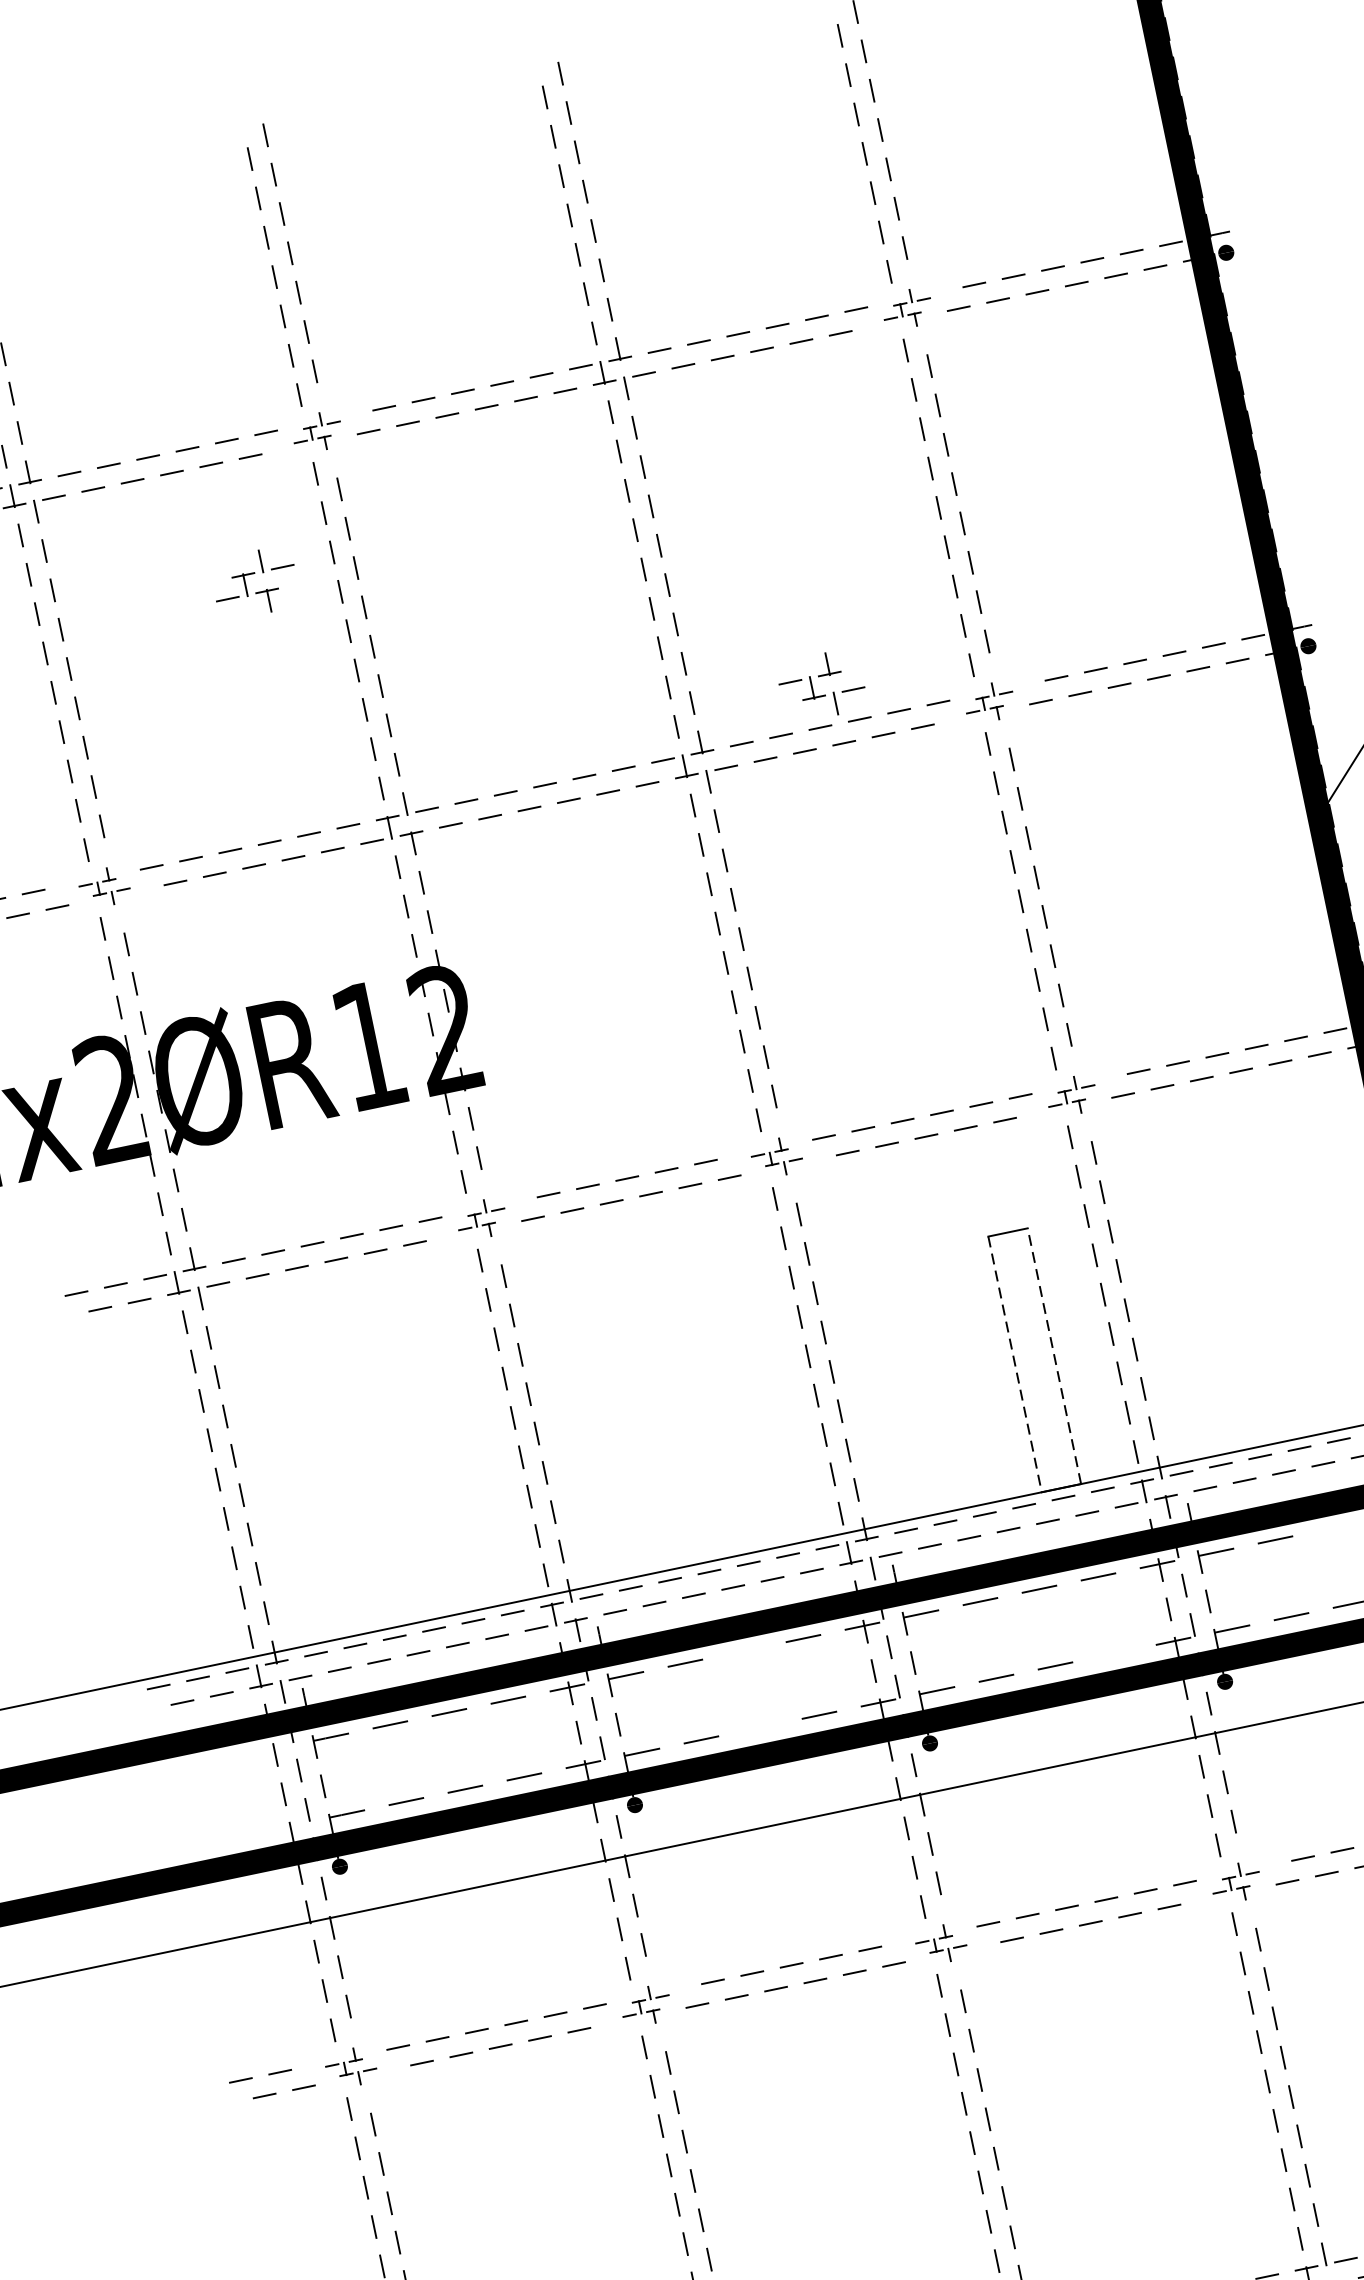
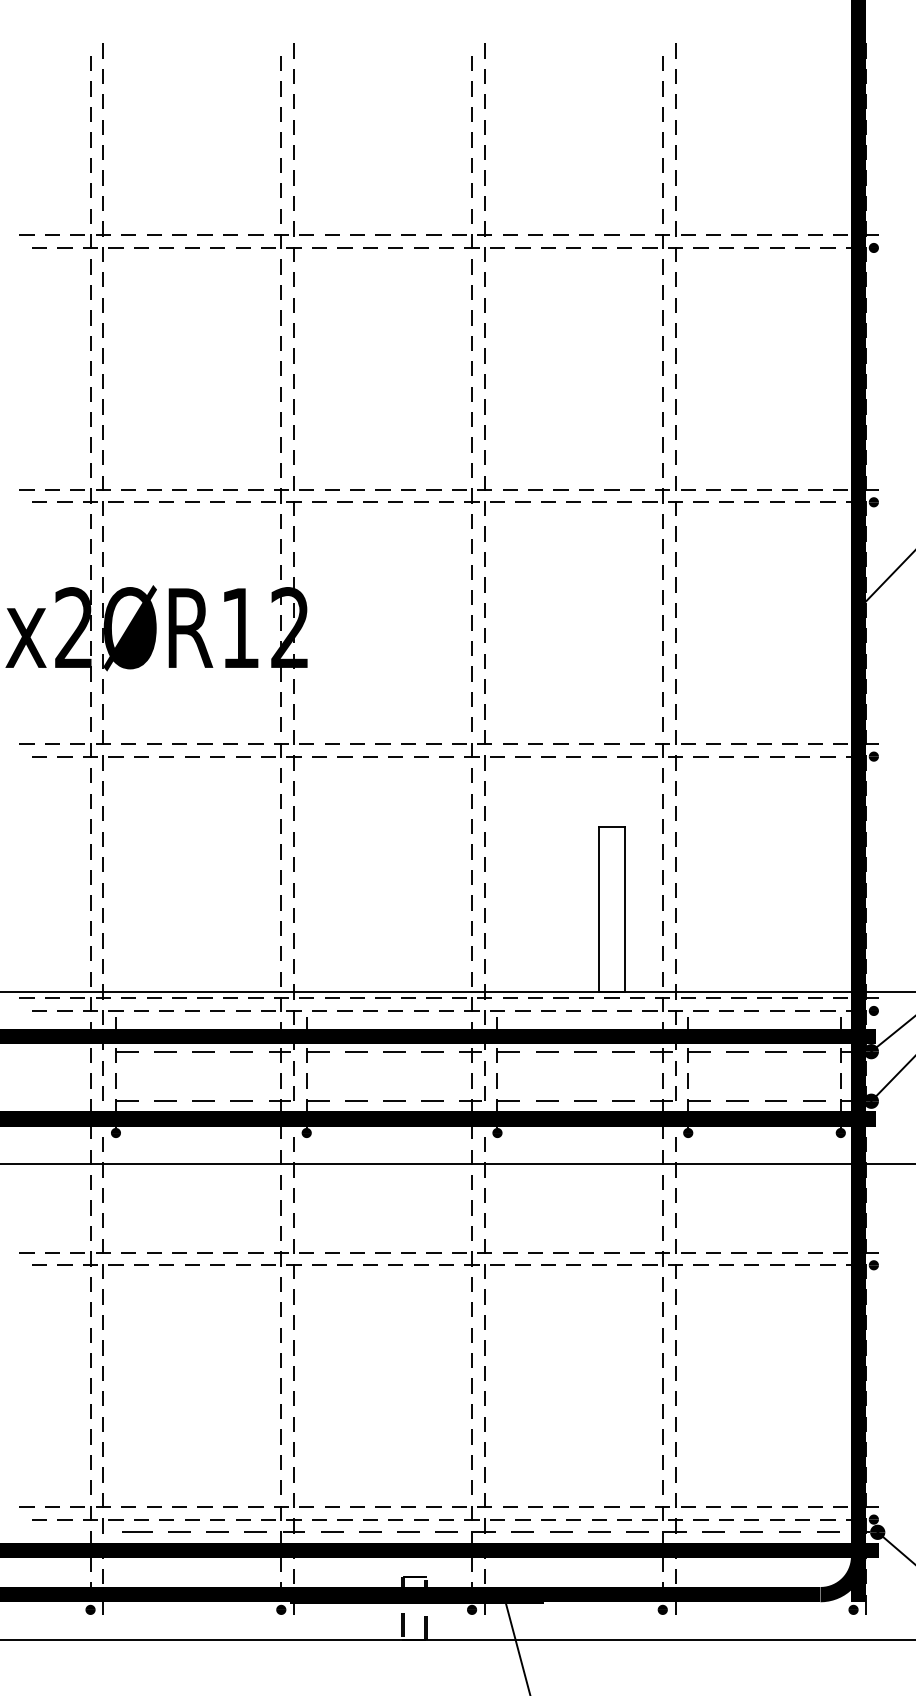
part: (906, 309) -> (668, 241), size x1.67
part: (317, 432) -> (287, 241), size x1.67
part: (254, 582) -> (229, 326), removed
part: (821, 685) -> (567, 463), removed
part: (988, 702) -> (668, 495), size x1.67
part: (103, 886) -> (96, 495), size x1.67
part: (1070, 1096) -> (668, 750), size x1.67
part: (777, 1157) -> (478, 750), size x1.67
part: (481, 1219) -> (287, 750), size x1.67
line: (1054, 1356) -> (624, 909), dashed -> solid
line: (1015, 1364) -> (599, 909), dashed -> solid
line: (1333, 1527) -> (775, 1051), added
line: (744, 1650) -> (394, 1051), added
line: (1114, 1652) -> (623, 1100), added
line: (760, 1726) -> (394, 1100), added
part: (1235, 1882) -> (668, 1258), size x1.67
part: (941, 1943) -> (478, 1258), size x1.67
part: (645, 2005) -> (287, 1258), size x1.67
part: (350, 2067) -> (96, 1258), size x1.67

